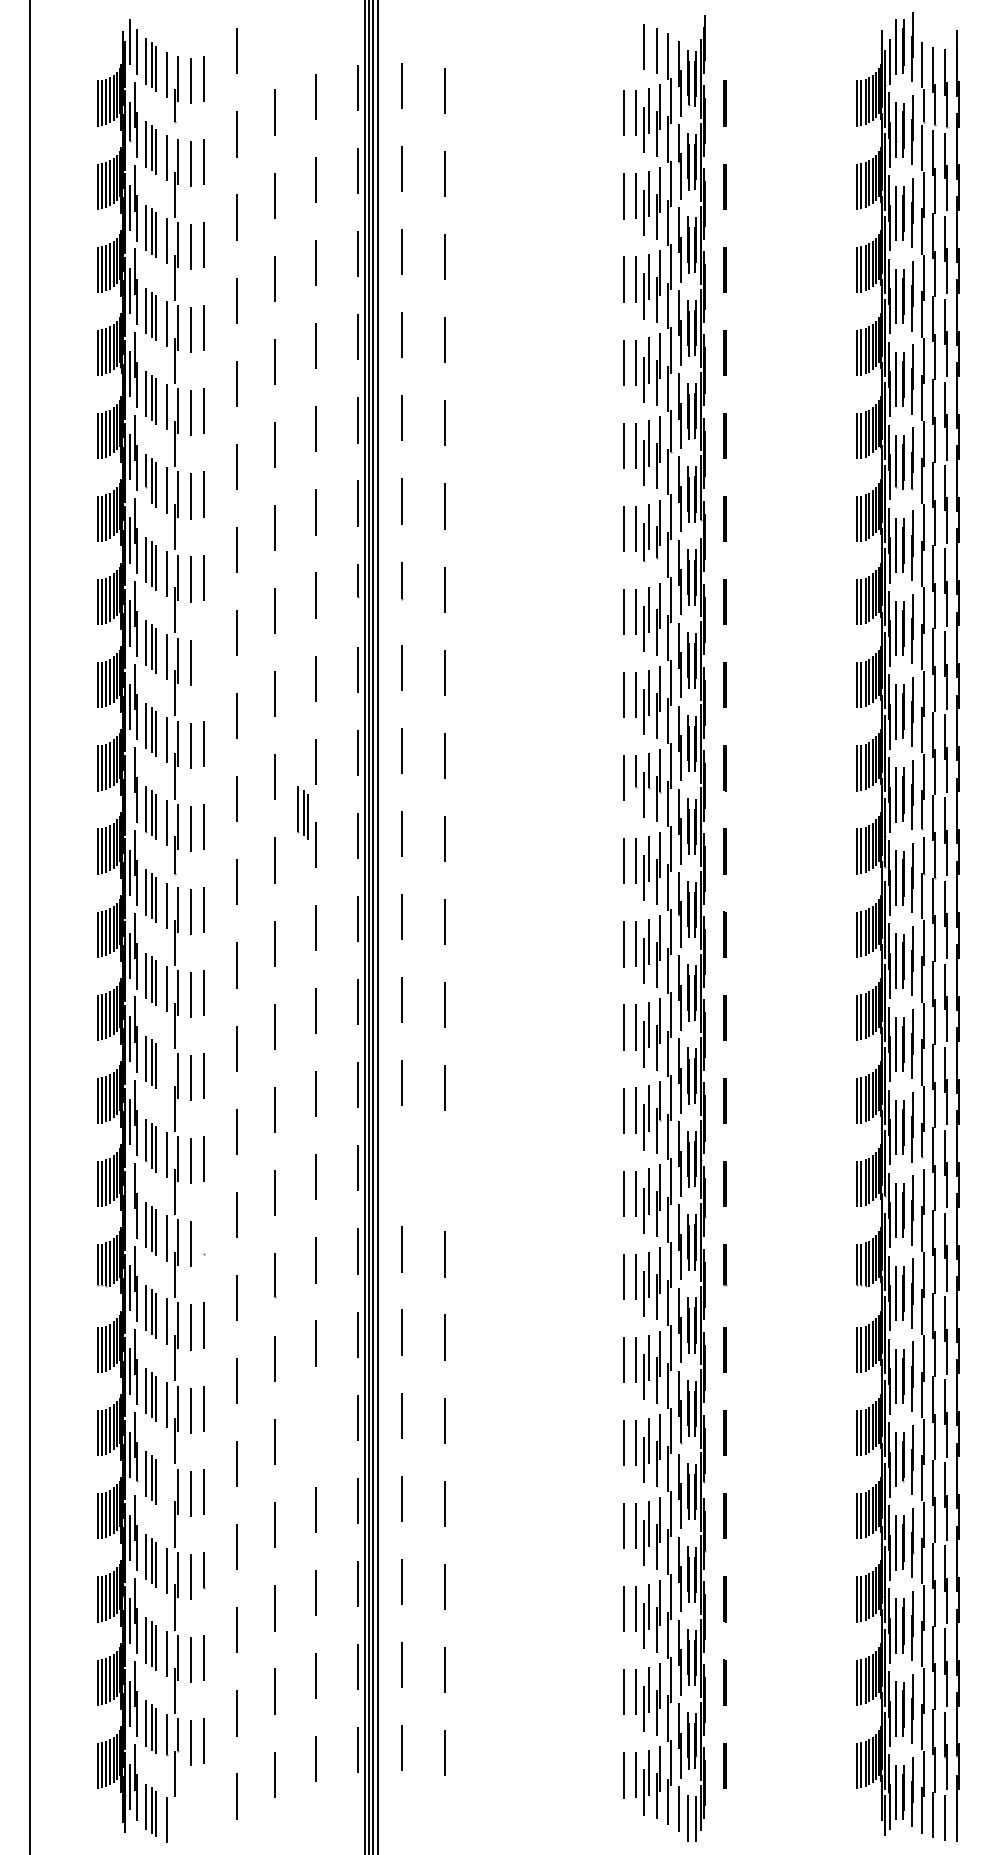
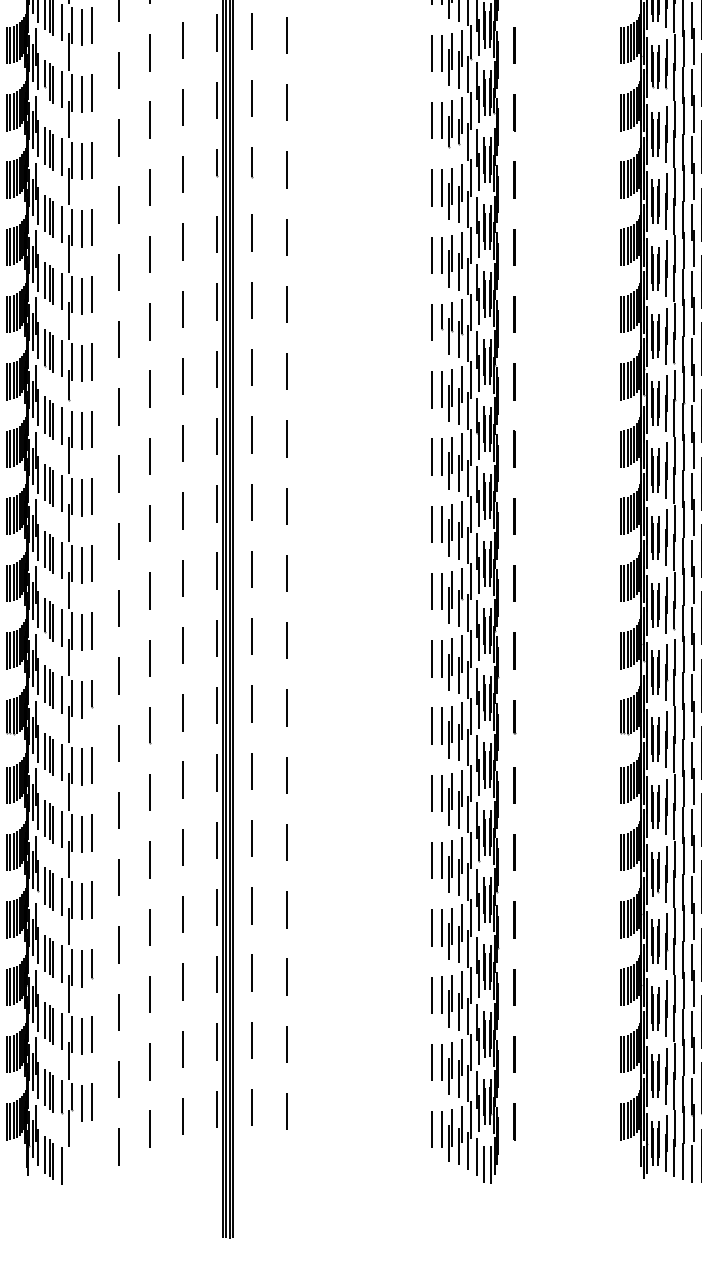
line: (203, 660) -> (92, 227), added
line: (130, 789) -> (32, 331), added
part: (302, 812) -> (172, 350), removed
line: (166, 1072) -> (62, 560), added
line: (401, 1166) -> (252, 636), added
line: (444, 1171) -> (287, 640), added
line: (130, 1205) -> (32, 668), added
line: (203, 1236) -> (92, 693), added
line: (315, 1426) -> (182, 847), added
line: (166, 1487) -> (62, 896), added

